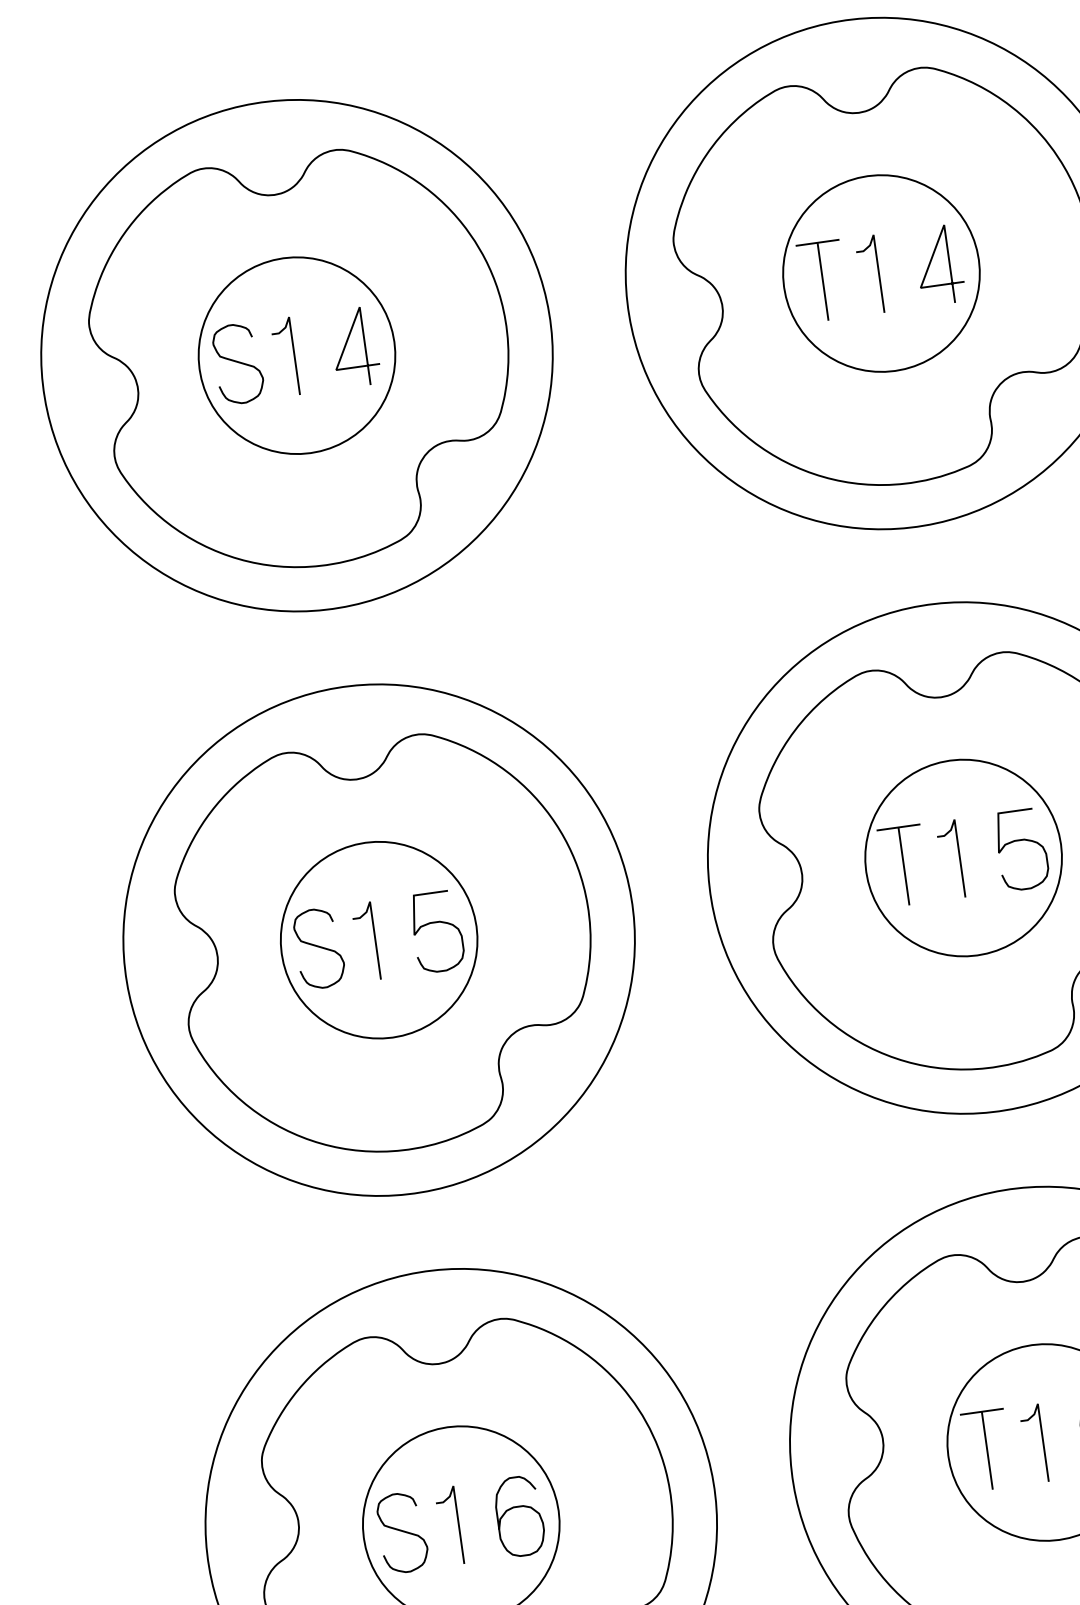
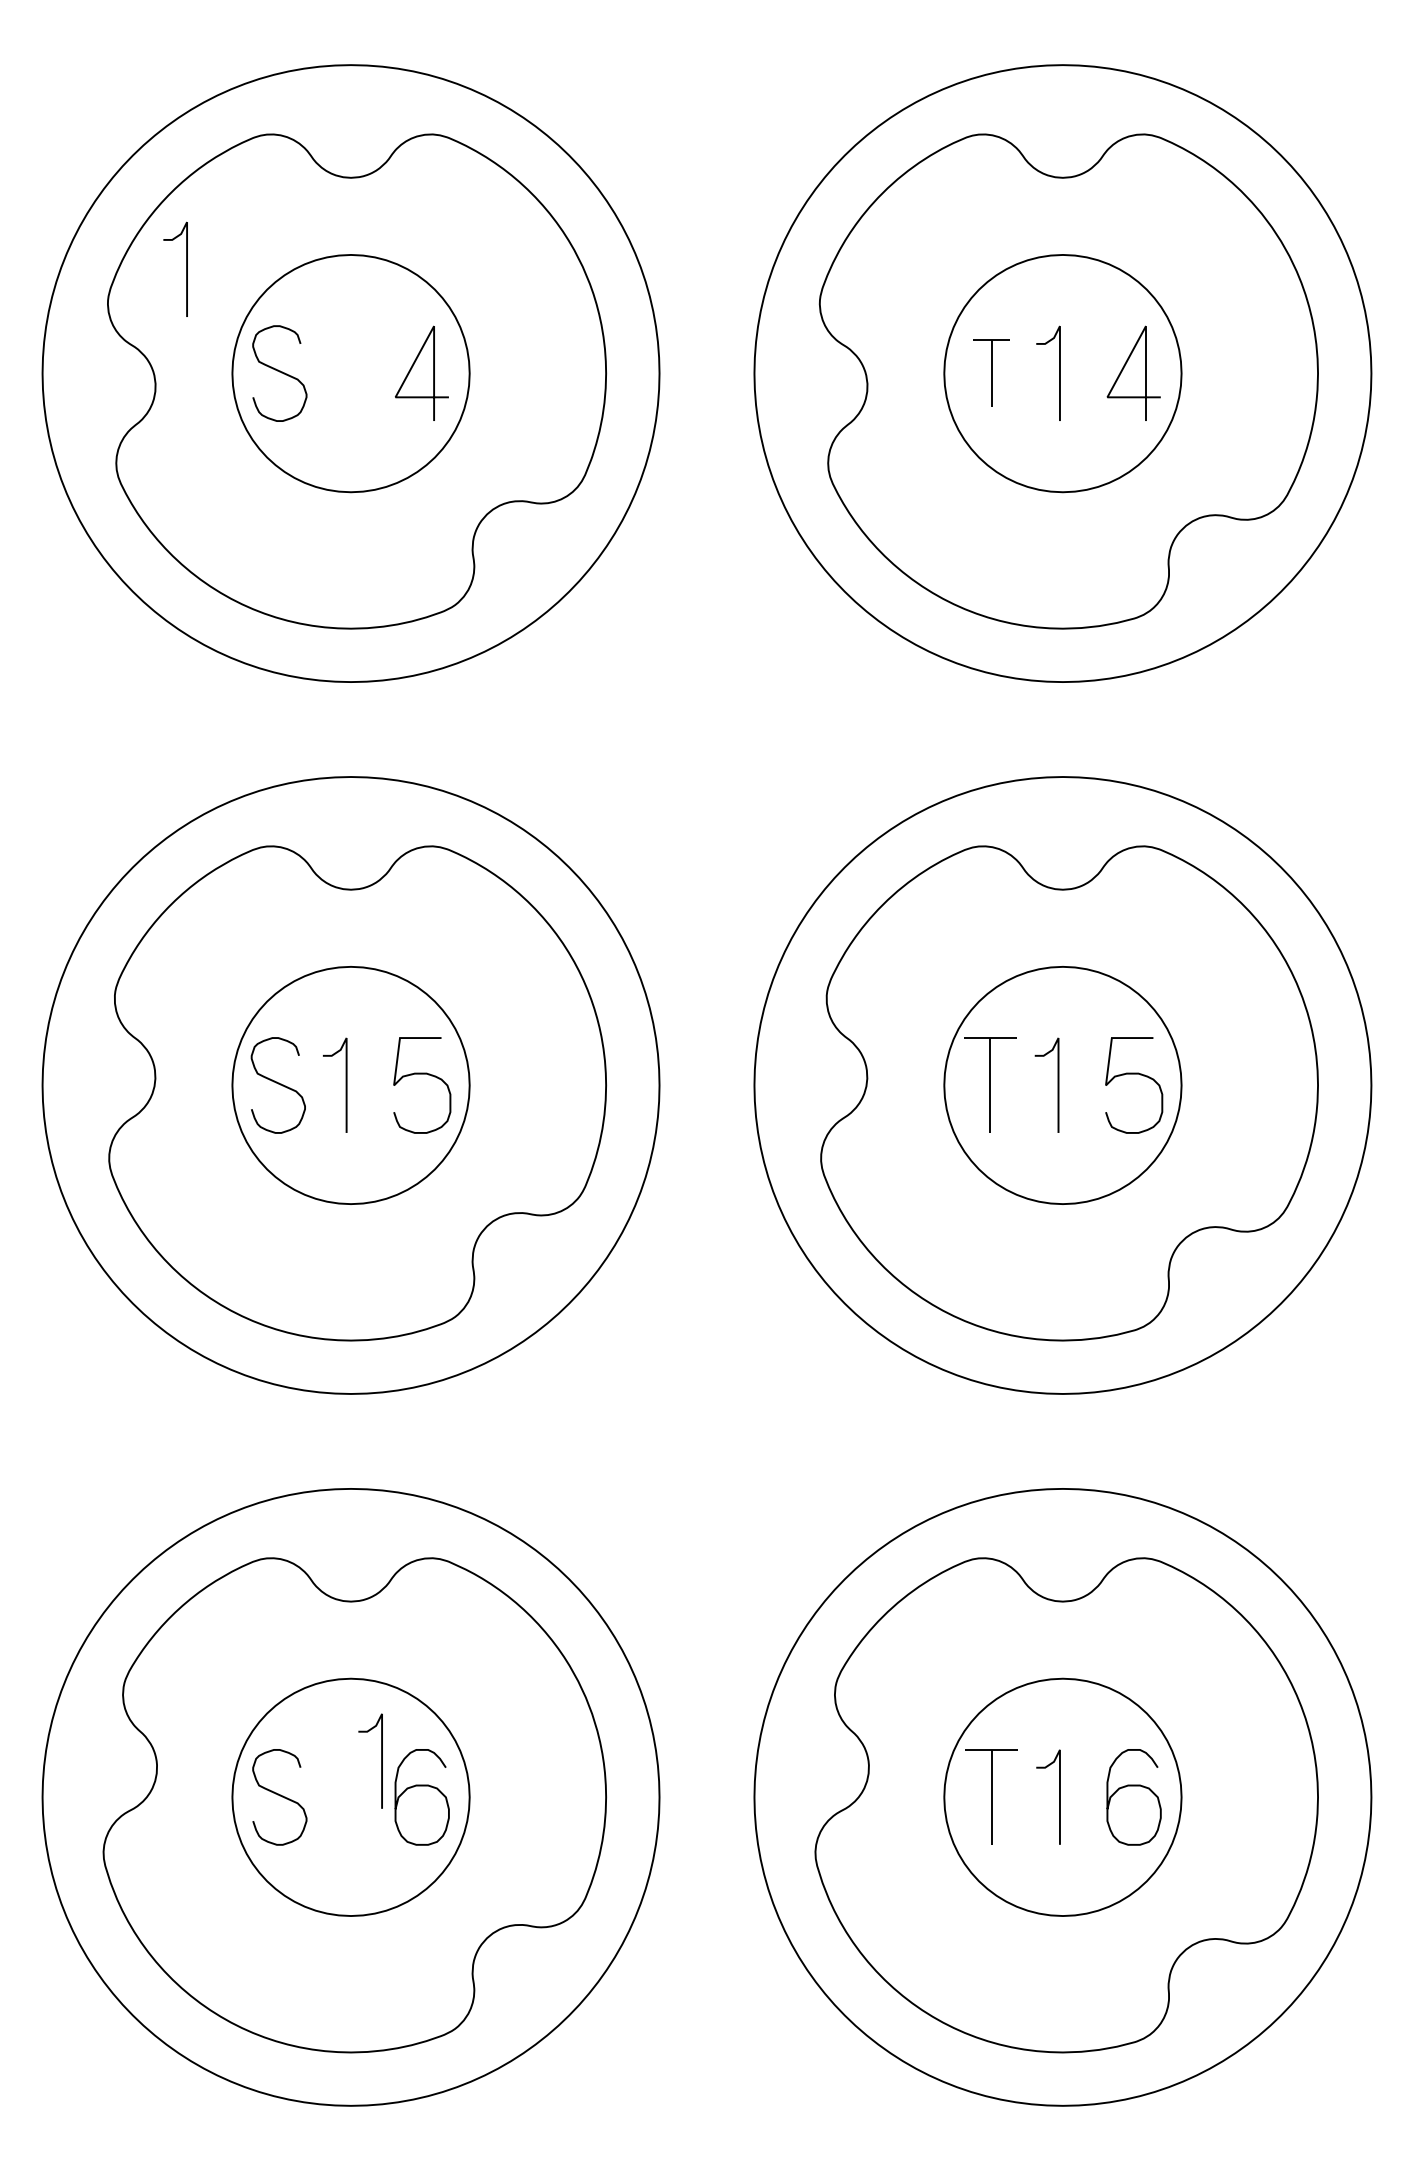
part: (822, 280) -> (991, 372), size x0.7
curve: (293, 355) -> (186, 268), moved
curve: (458, 1524) -> (381, 1760), moved

